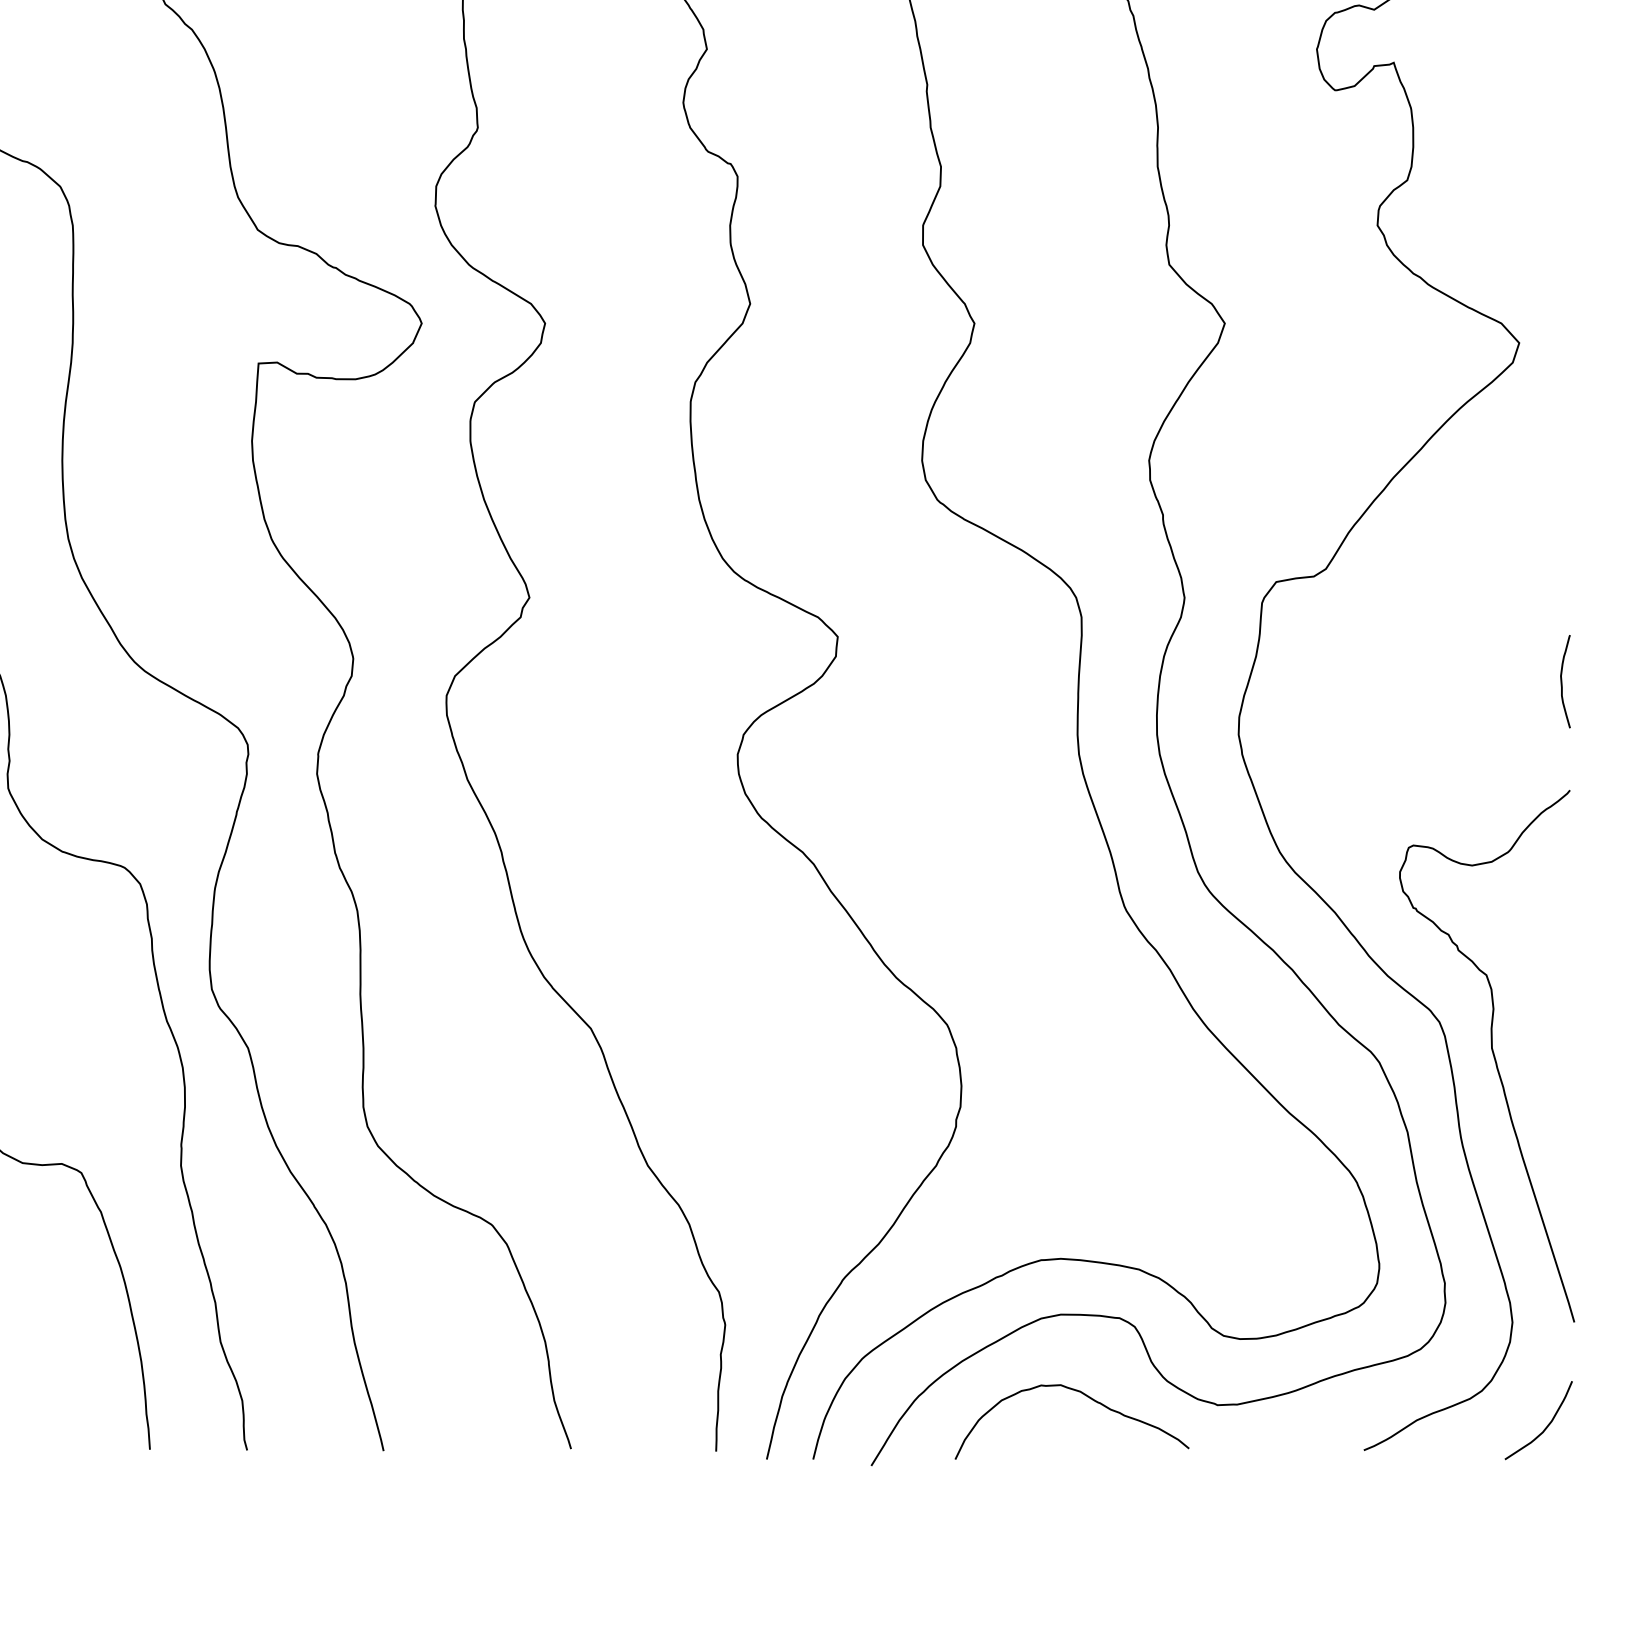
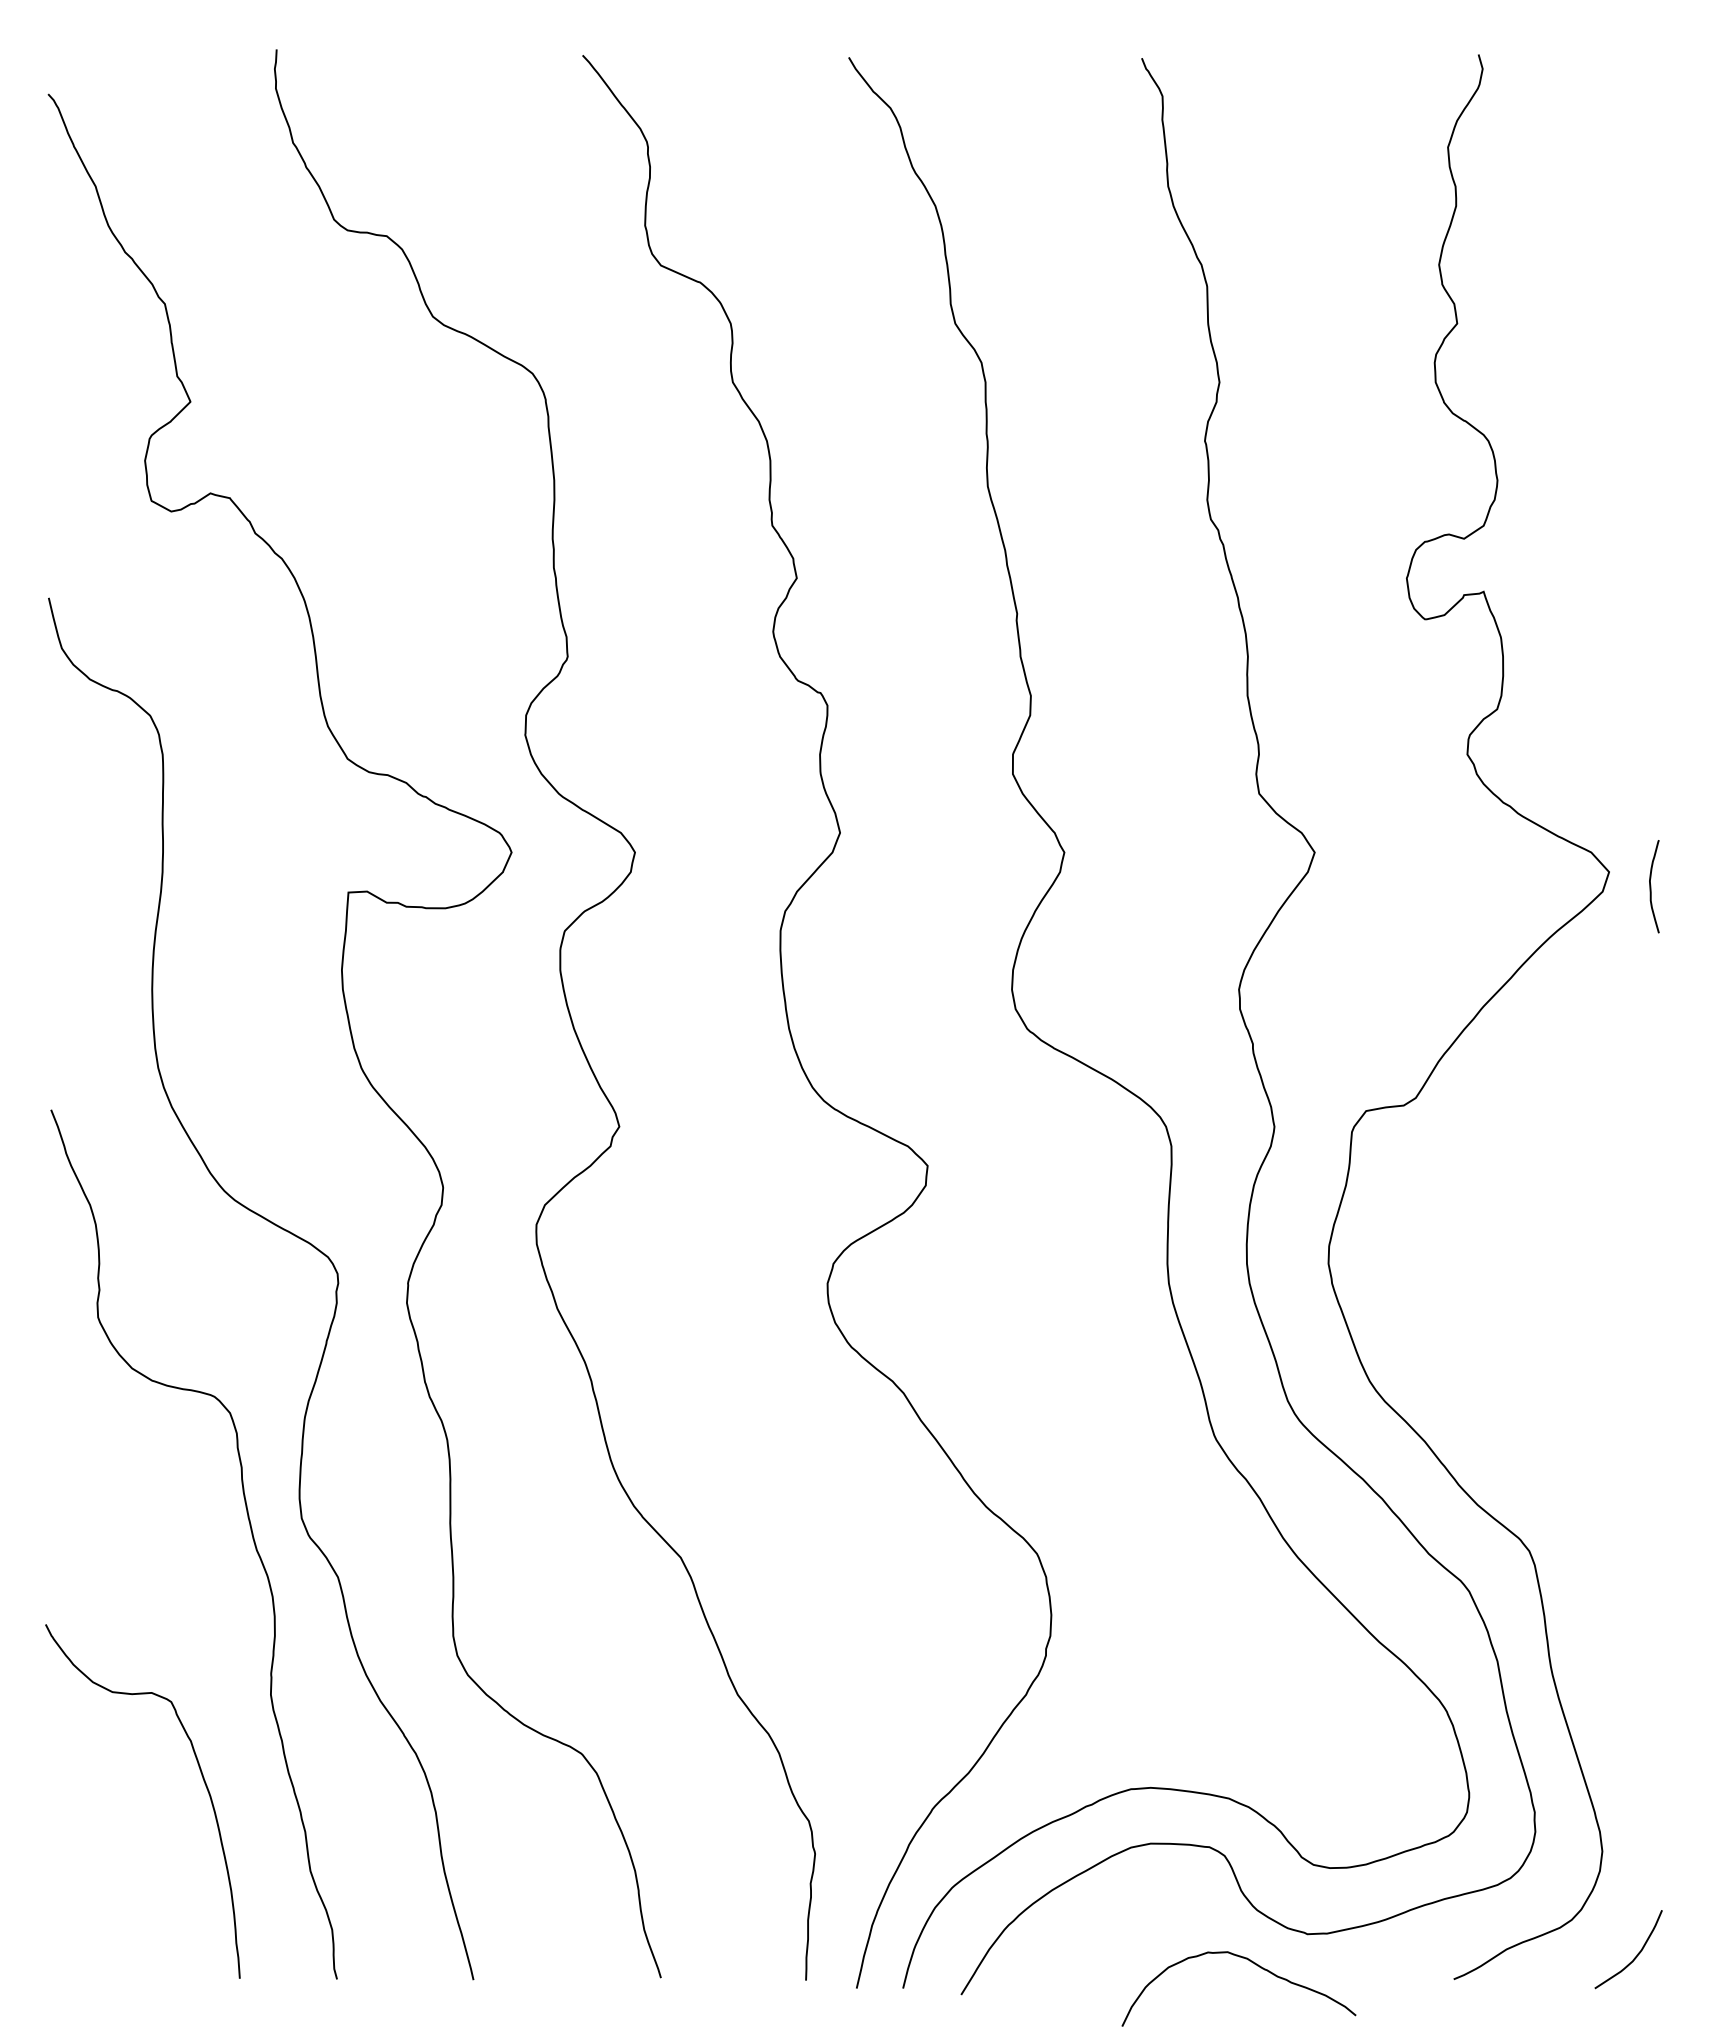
curve: (1562, 681) -> (1651, 886), moved
curve: (1492, 1054) -> (1582, 1583), removed
curve: (1085, 1396) -> (1252, 1963), moved

